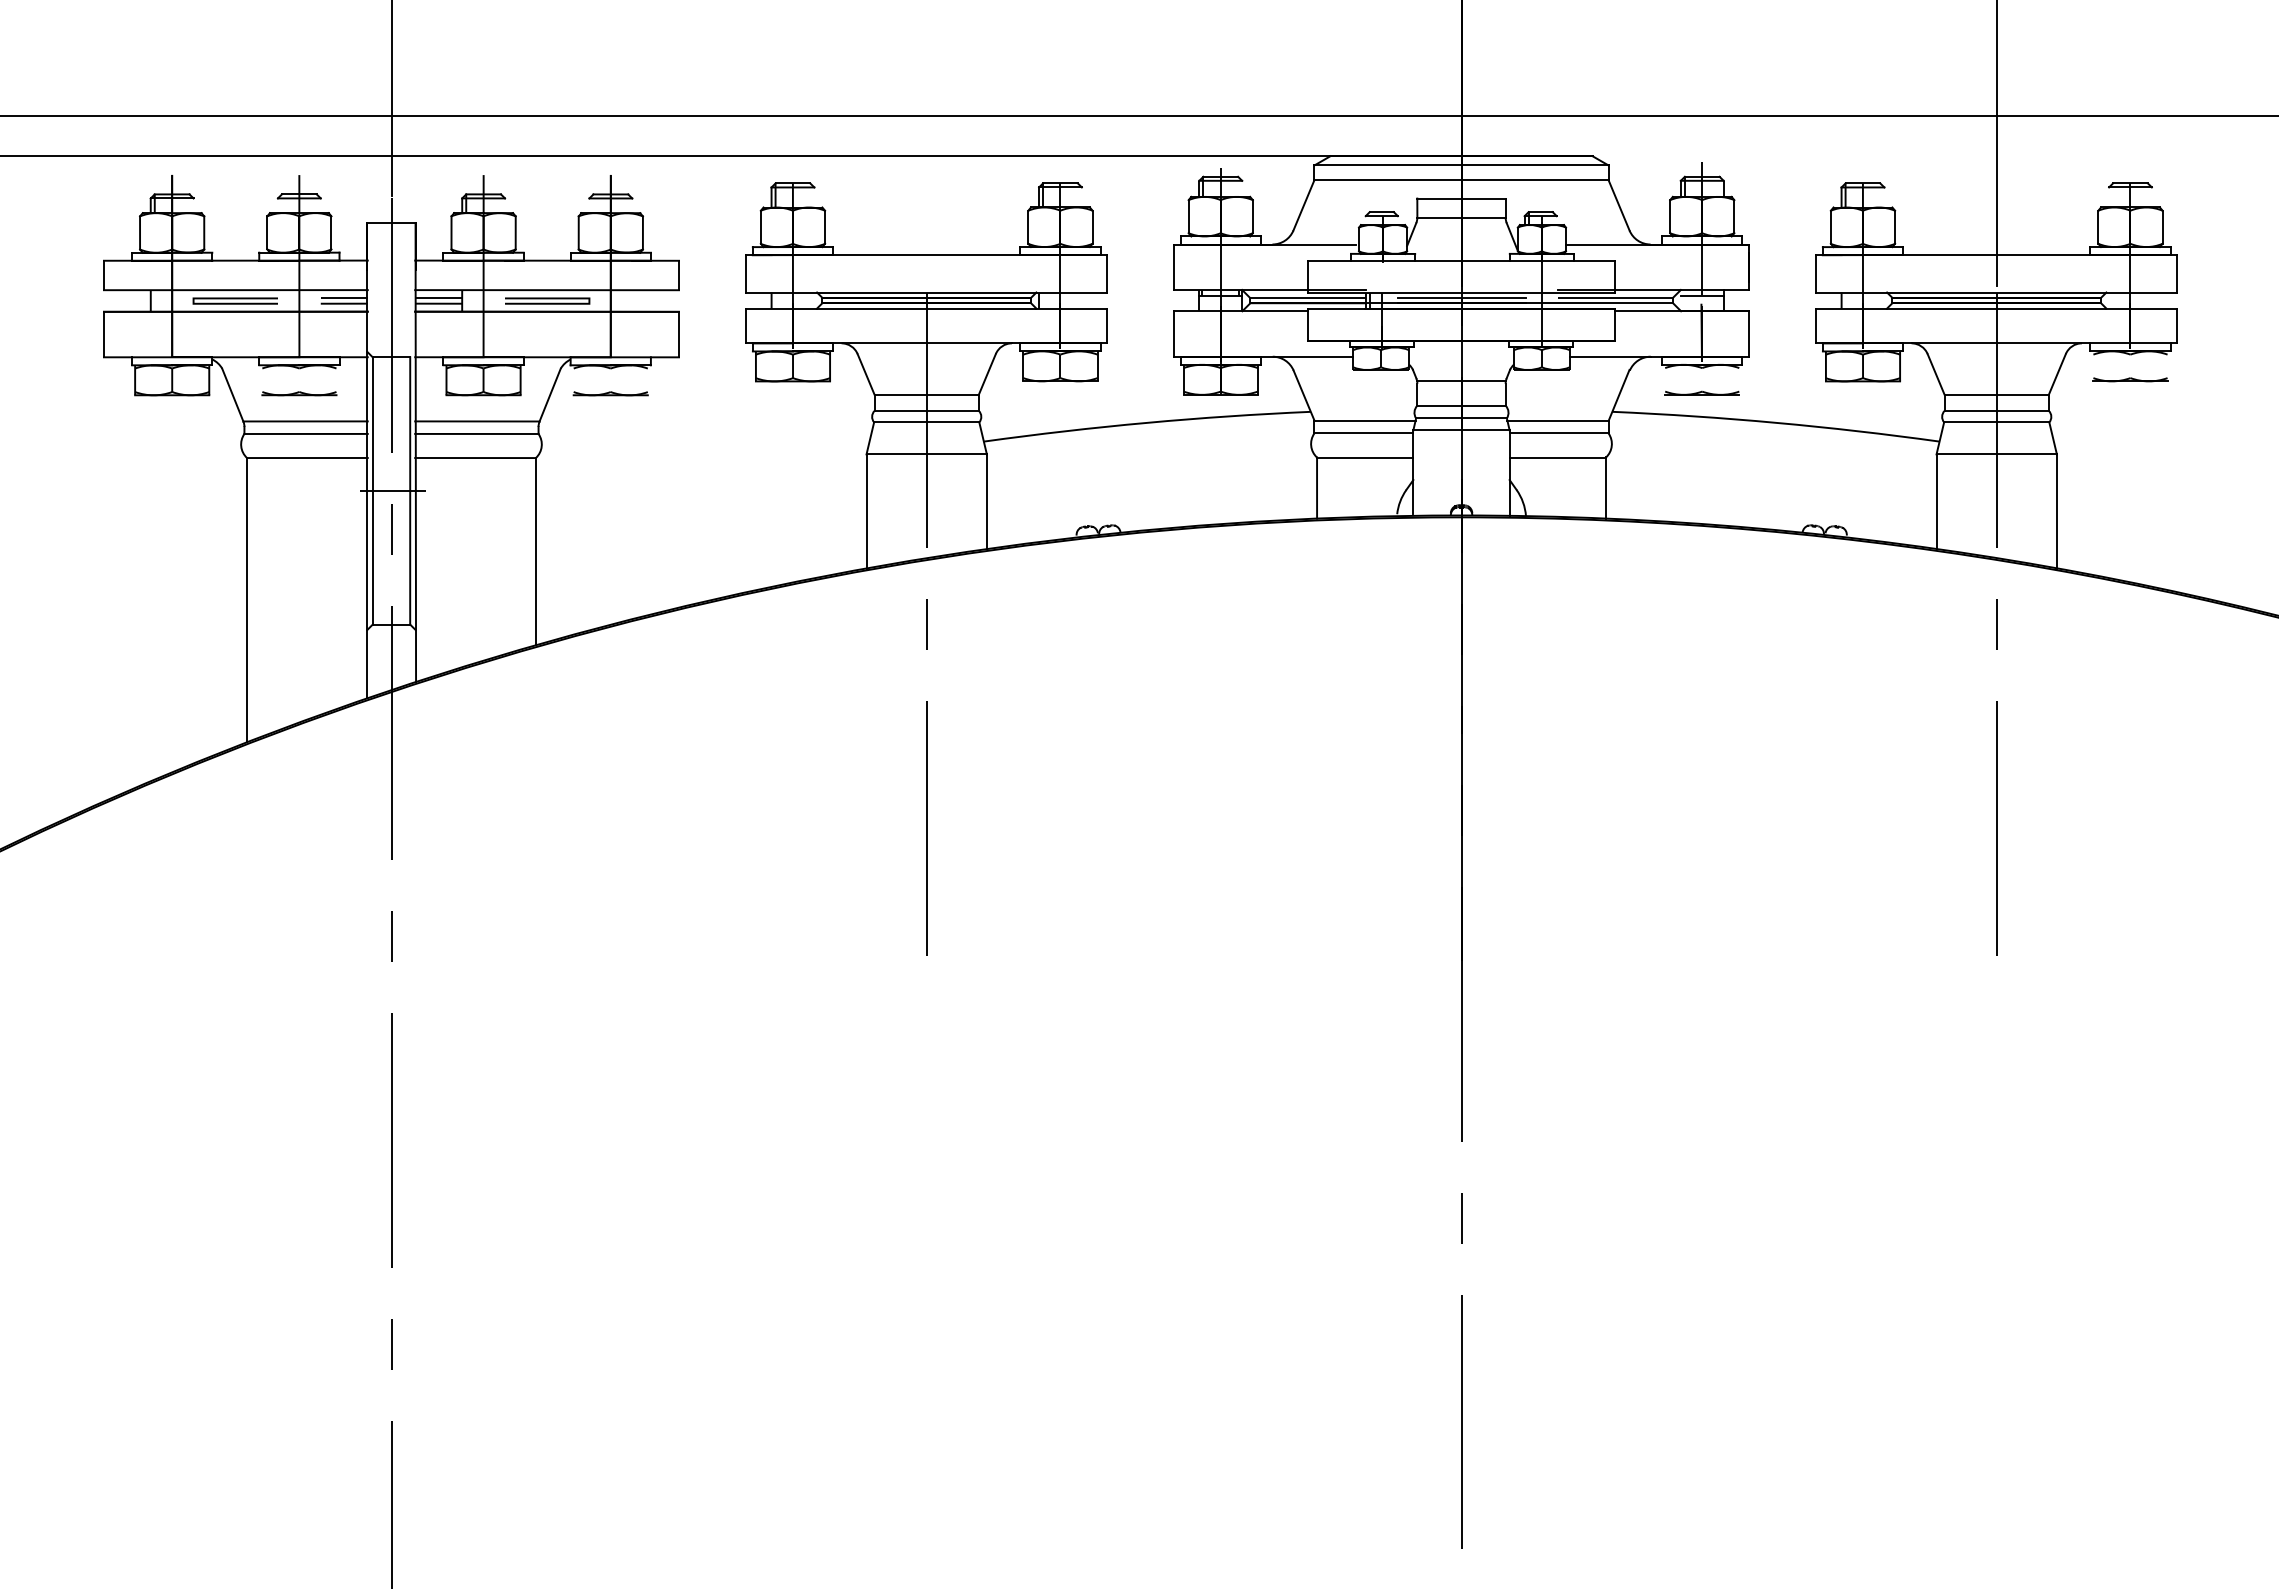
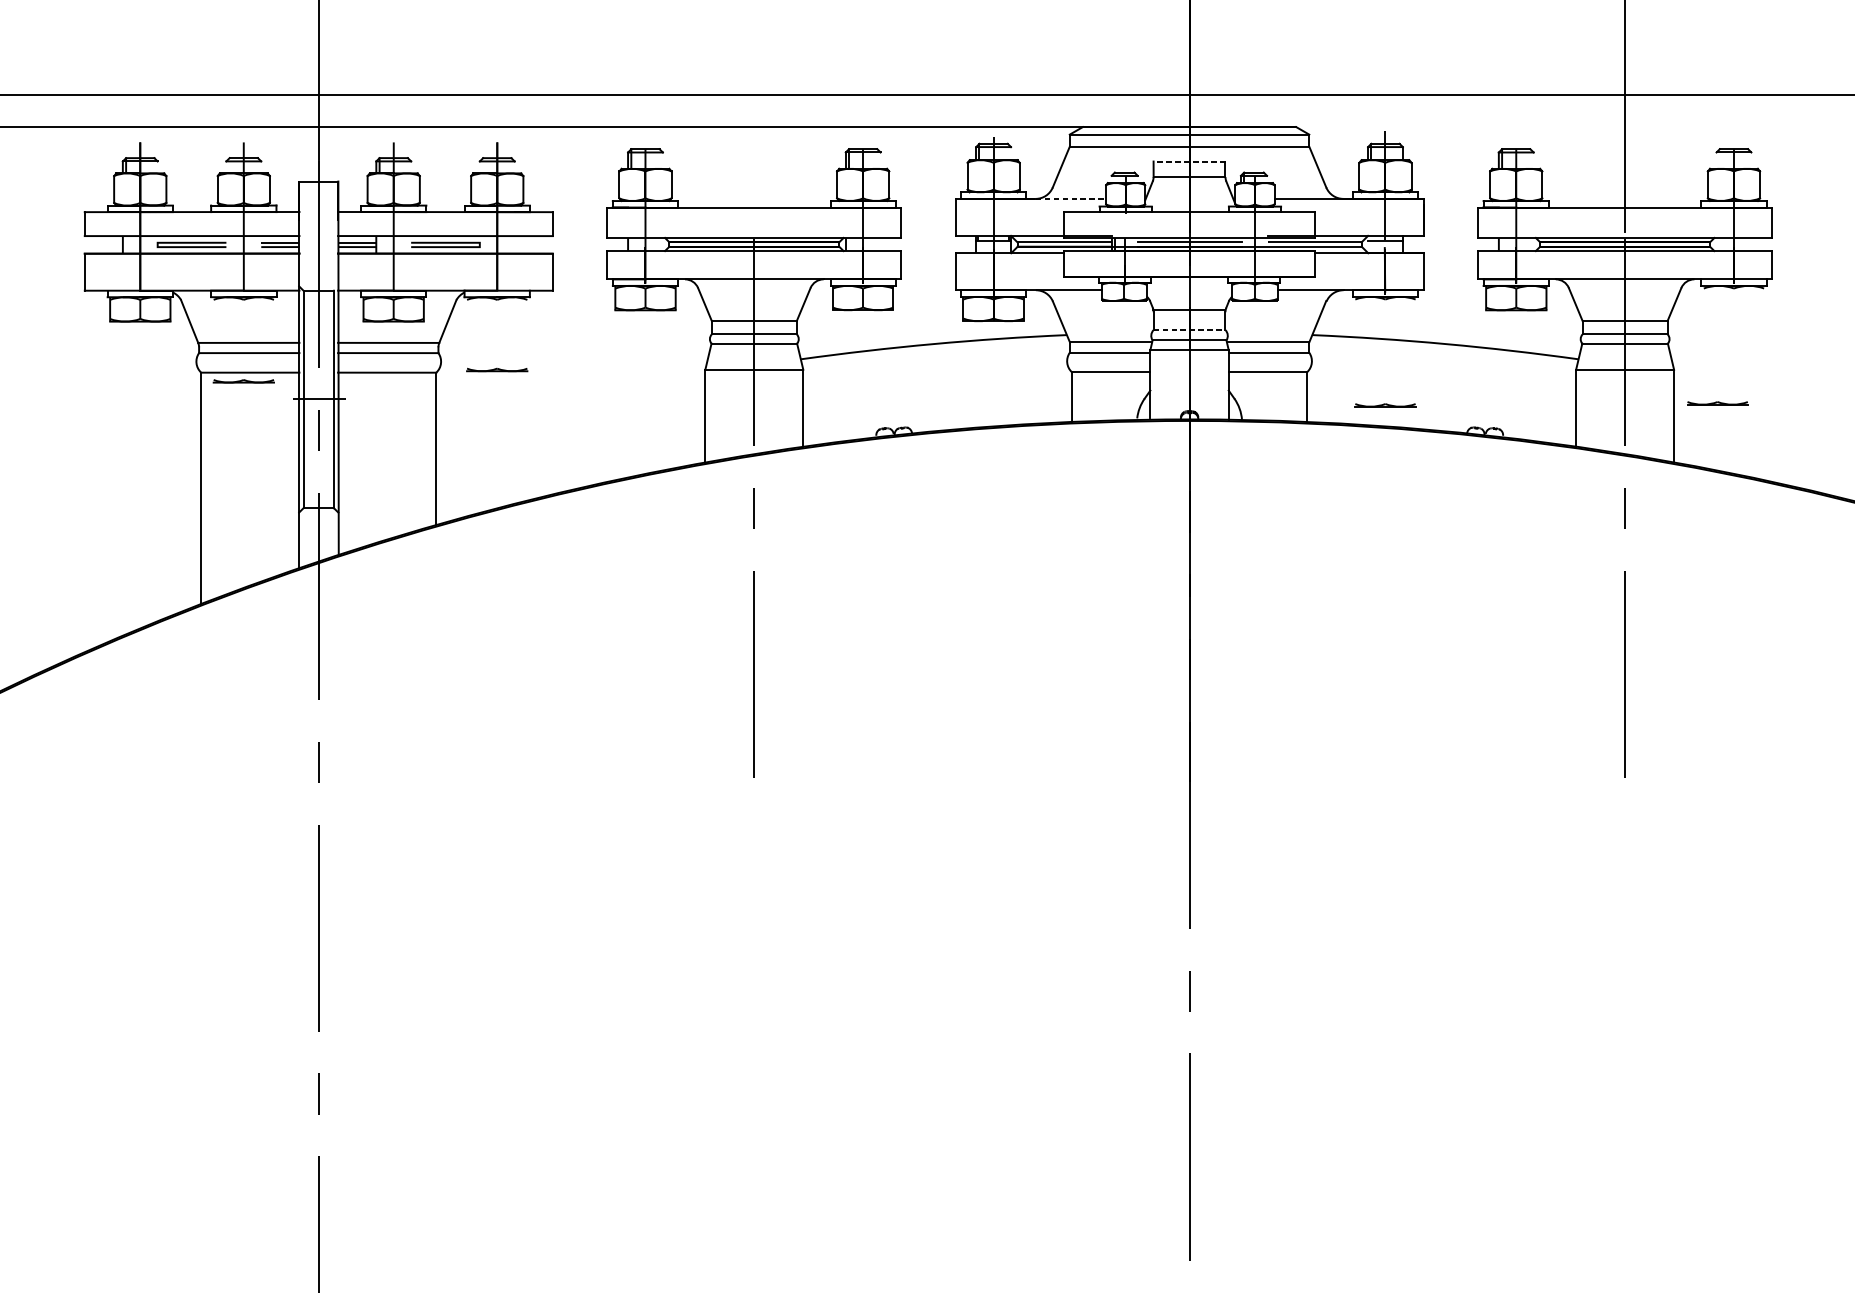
line: (1461, 198) -> (1189, 161), solid -> dashed
line: (1314, 244) -> (1069, 198), solid -> dashed
part: (2130, 379) -> (1717, 403), moved
part: (1701, 392) -> (1384, 404), moved
part: (299, 393) -> (243, 381), moved
part: (610, 393) -> (496, 369), moved
line: (1462, 405) -> (1190, 329), solid -> dashed

